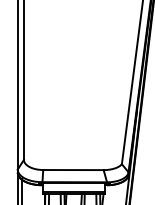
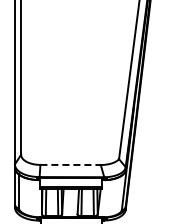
line: (74, 169) -> (71, 164), solid -> dashed

